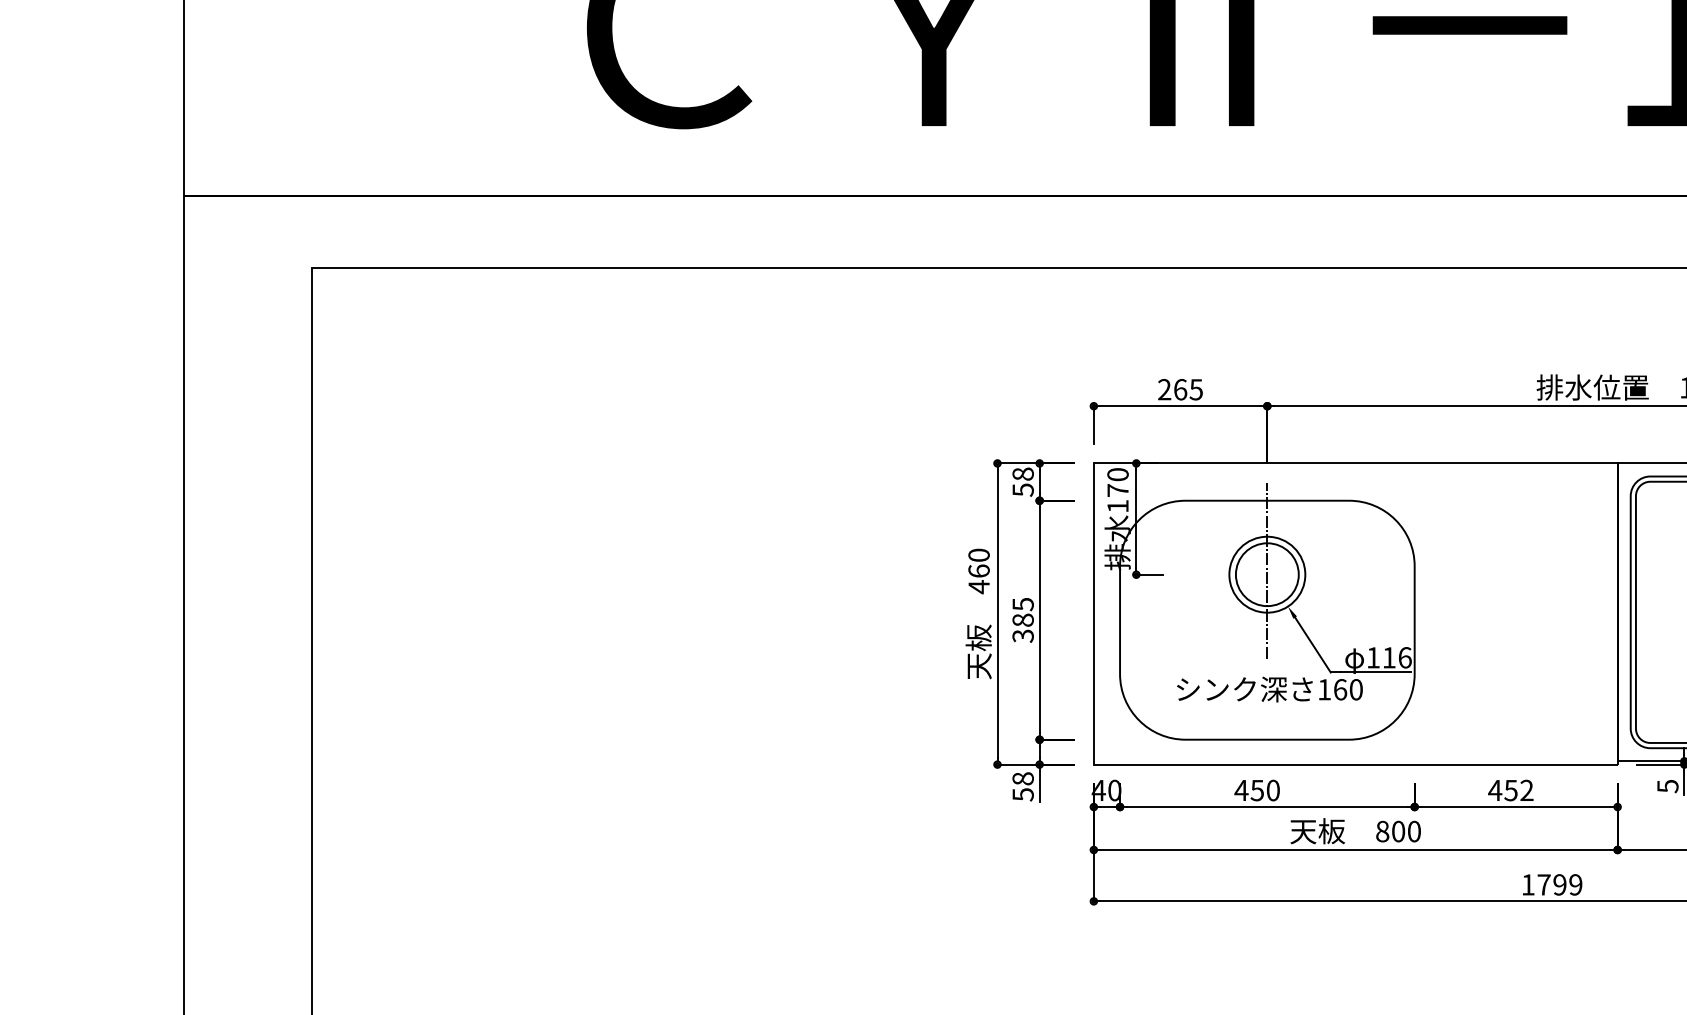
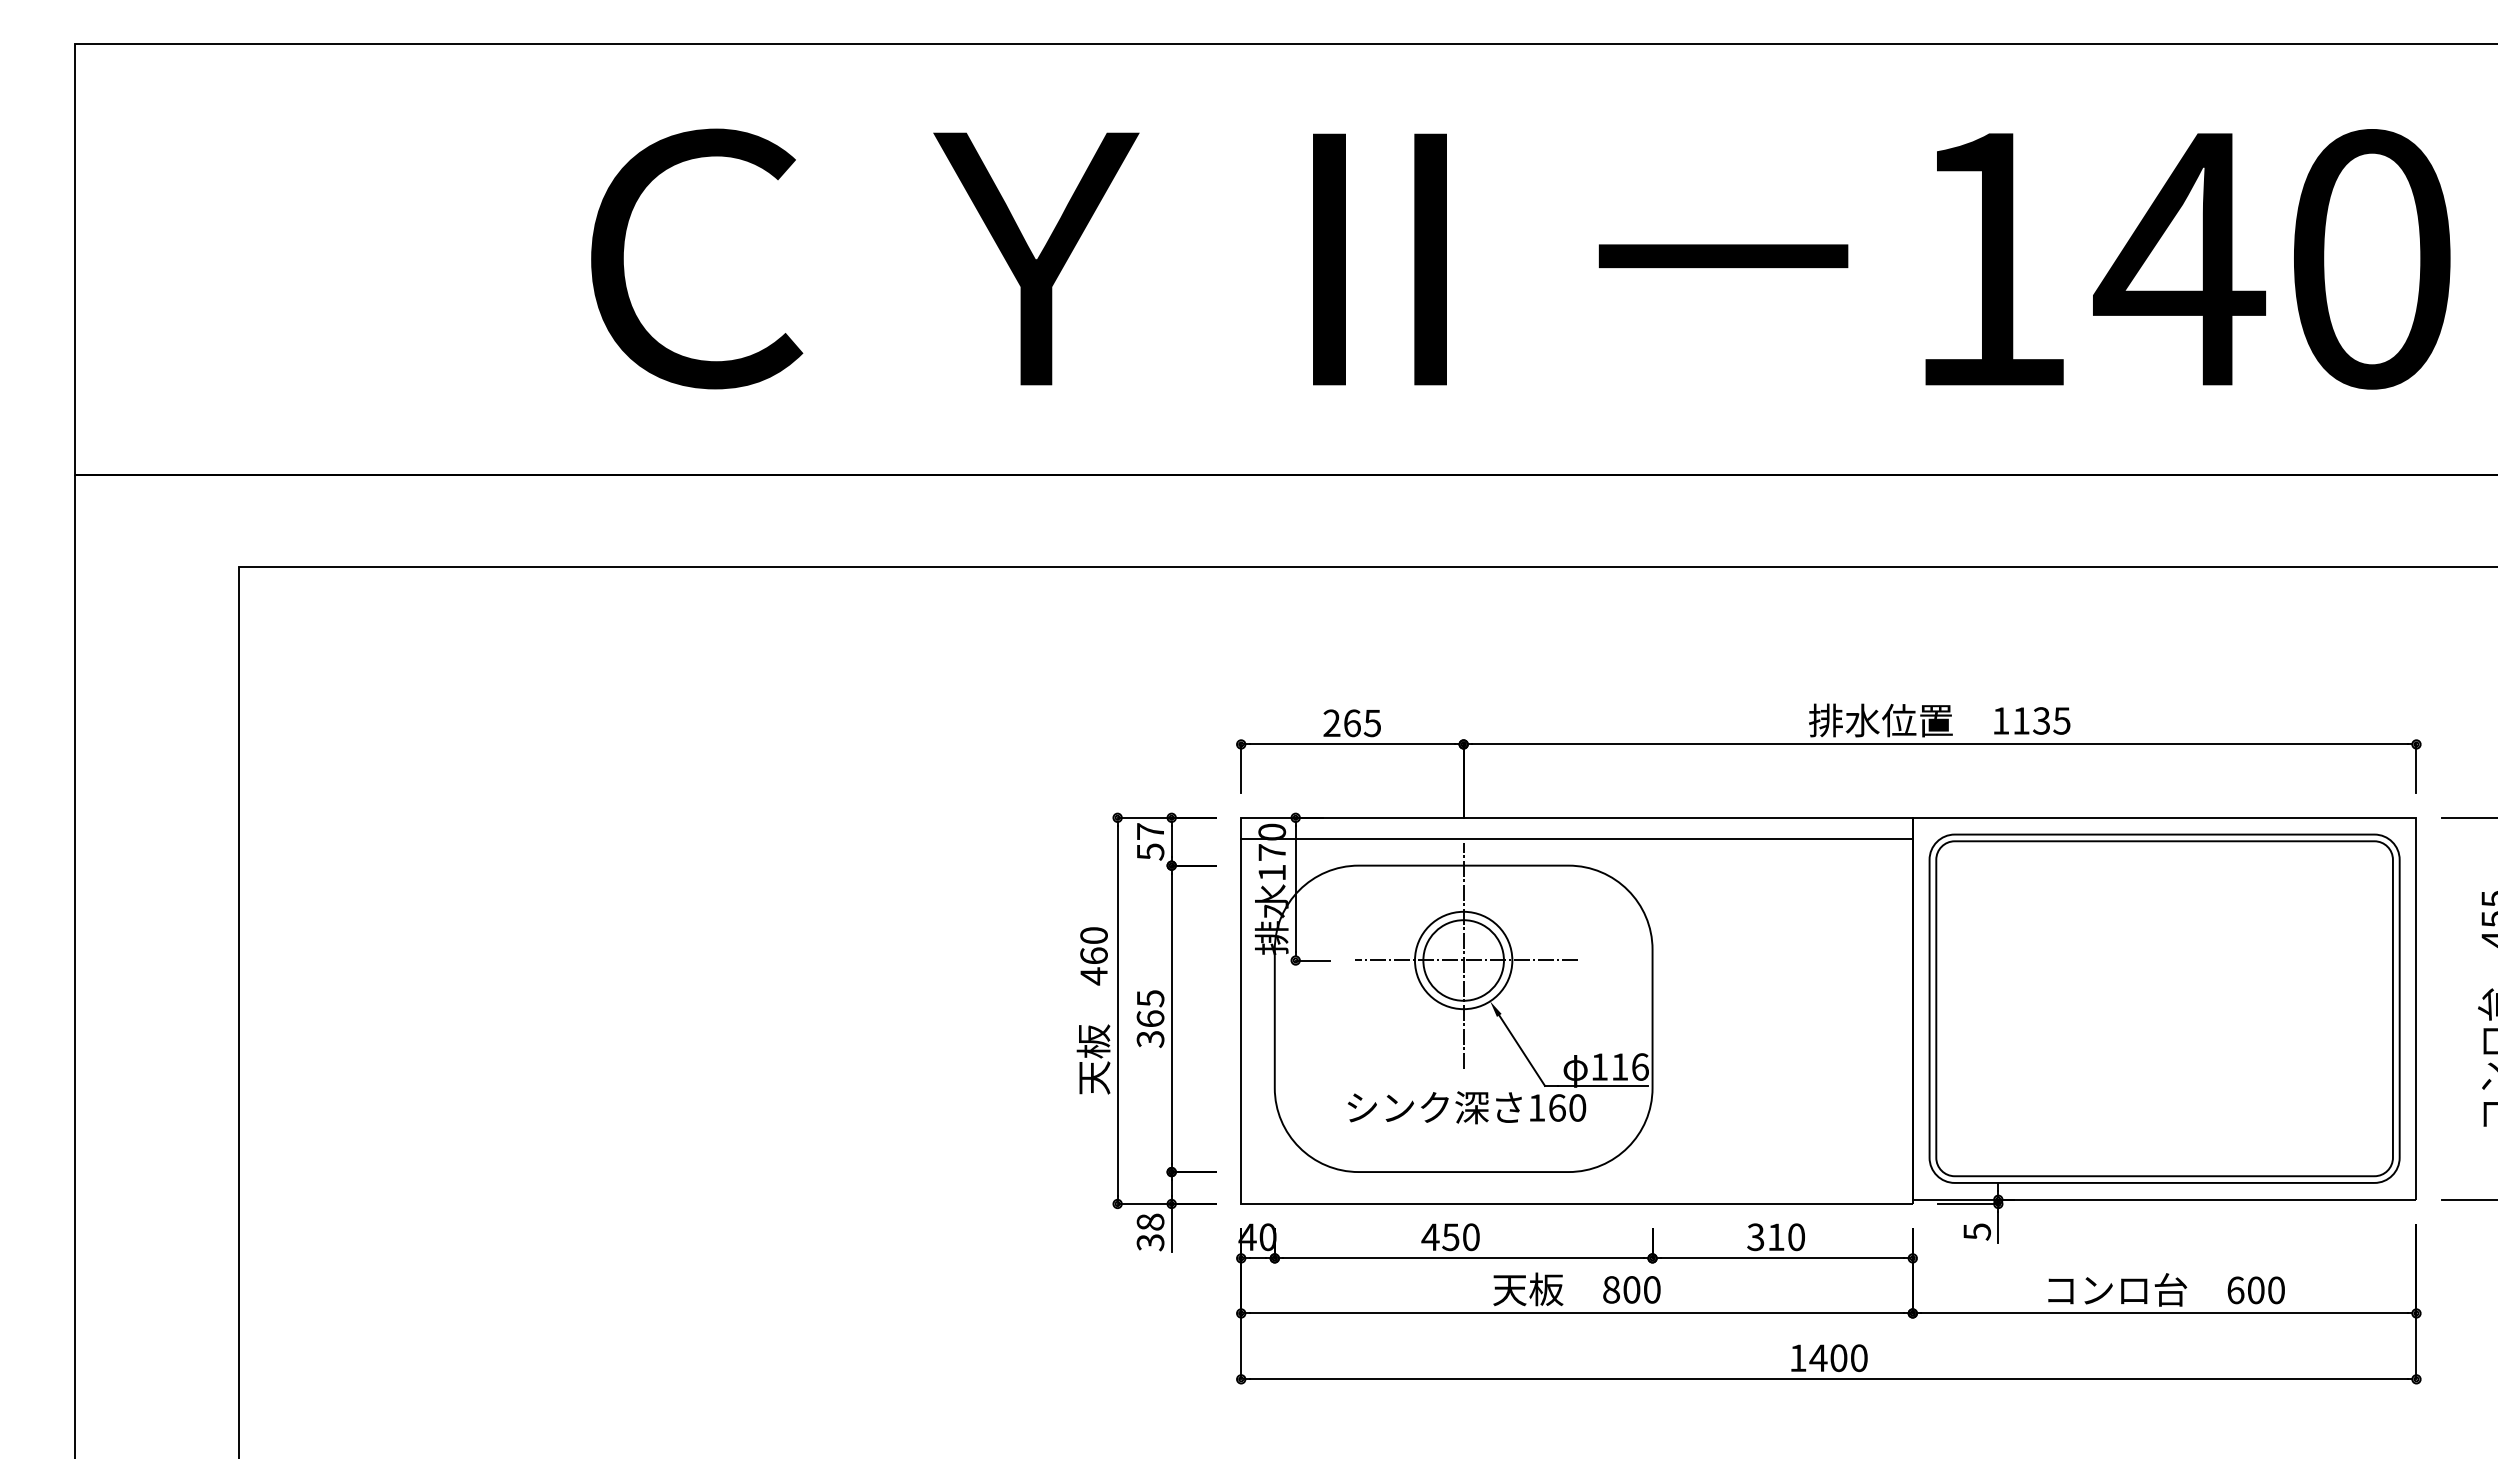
text: (1023, 474) -> (1150, 831), 58 -> 57
line: (1355, 479) -> (1576, 838), added
line: (1269, 574) -> (1466, 960), added
text: (1023, 619) -> (1150, 1018), 385 -> 365
text: (1510, 790) -> (1775, 1237), 452 -> 310
text: (1022, 794) -> (1149, 1242), 58 -> 38
text: (1559, 885) -> (1838, 1358), 1799 -> 1400

